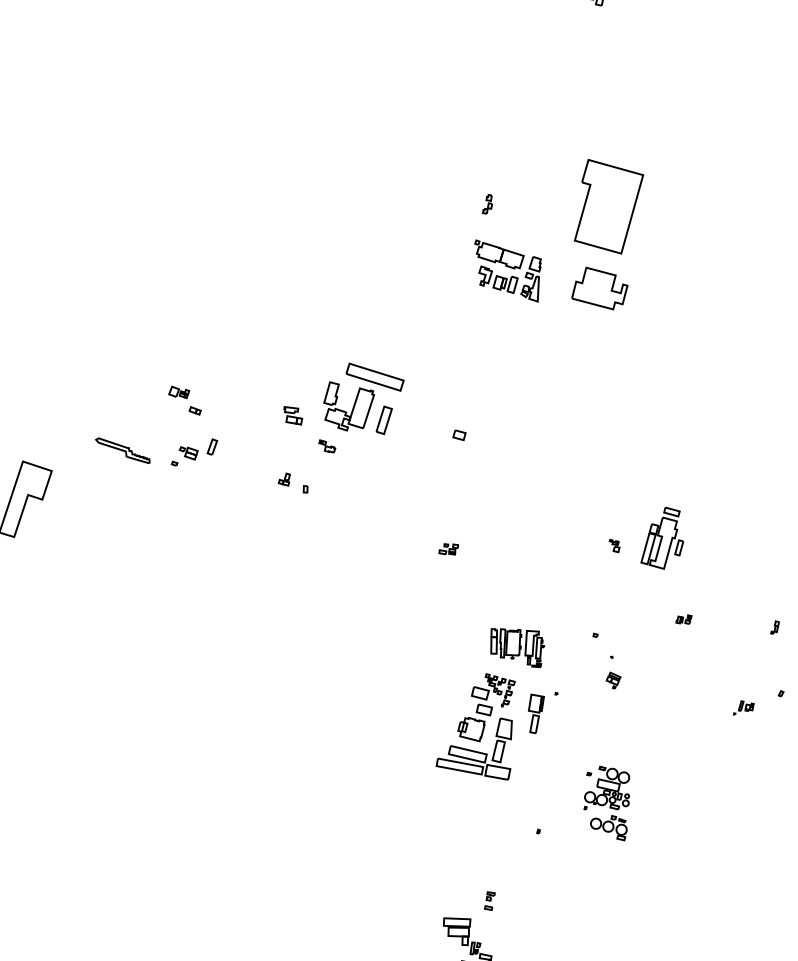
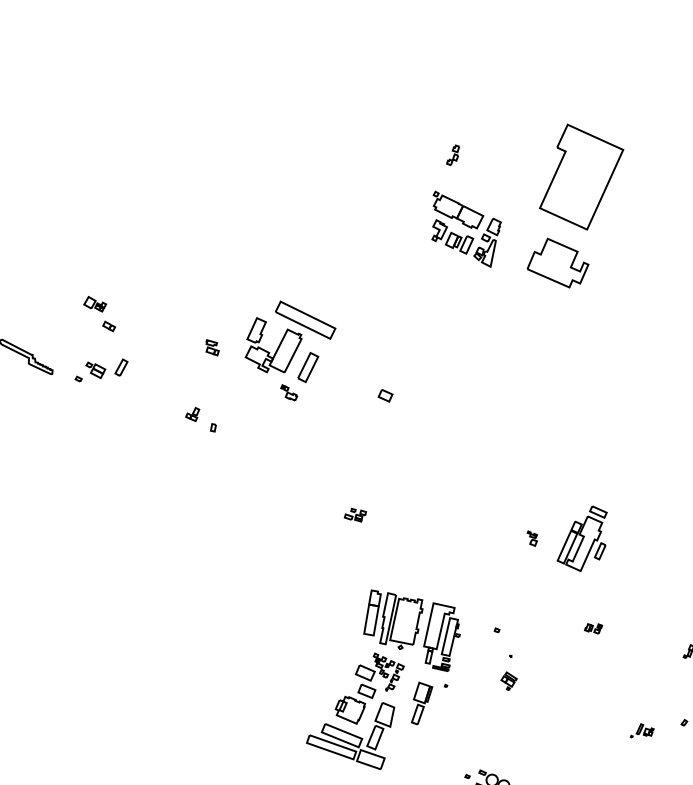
part: (293, 415) -> (212, 347), size x0.71
part: (327, 446) -> (289, 393), moved
part: (517, 647) -> (412, 630), size x1.67

